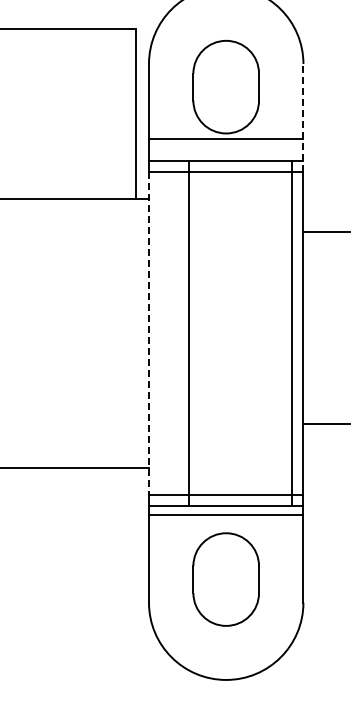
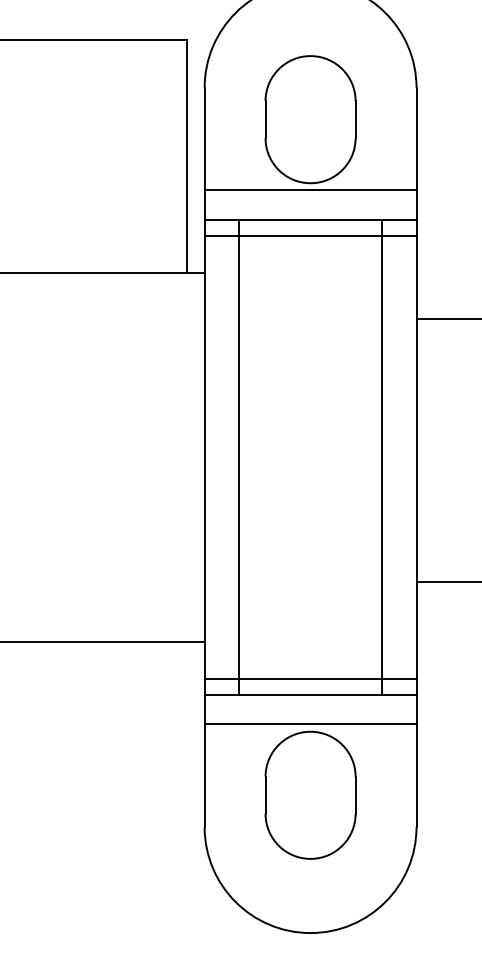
line: (303, 117) -> (416, 161), dashed -> solid
line: (148, 333) -> (203, 457), dashed -> solid
line: (188, 333) -> (238, 457), moved
line: (291, 333) -> (382, 457), moved
line: (225, 514) -> (309, 723), moved

